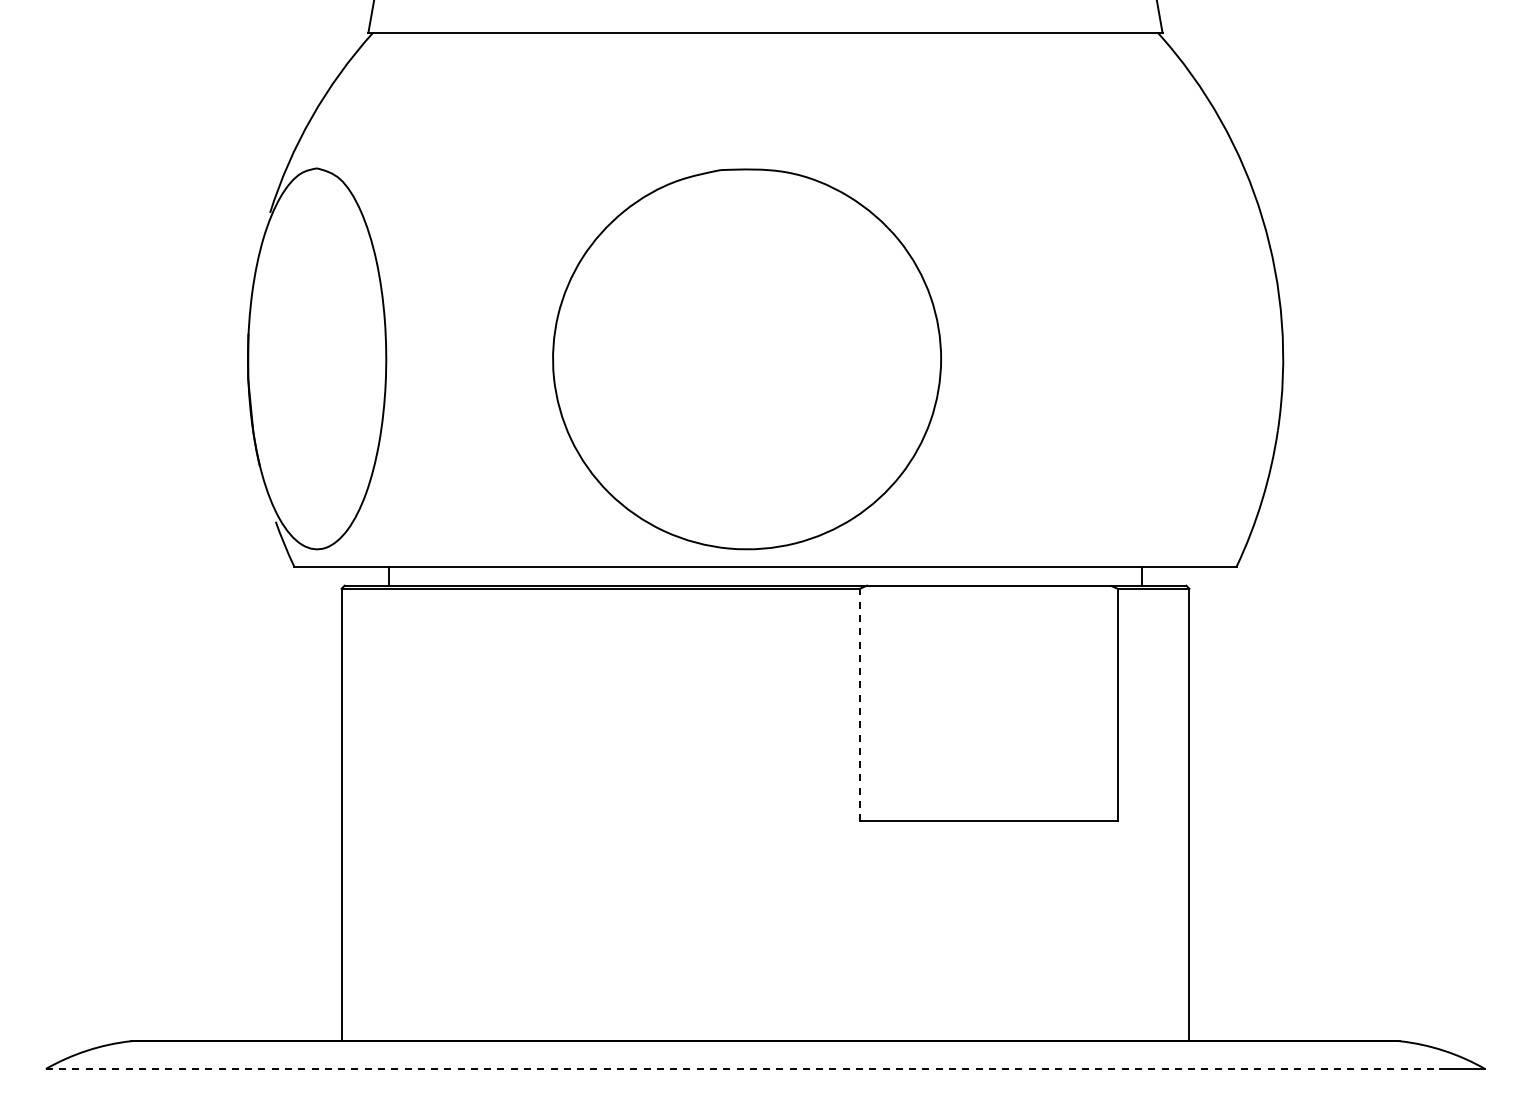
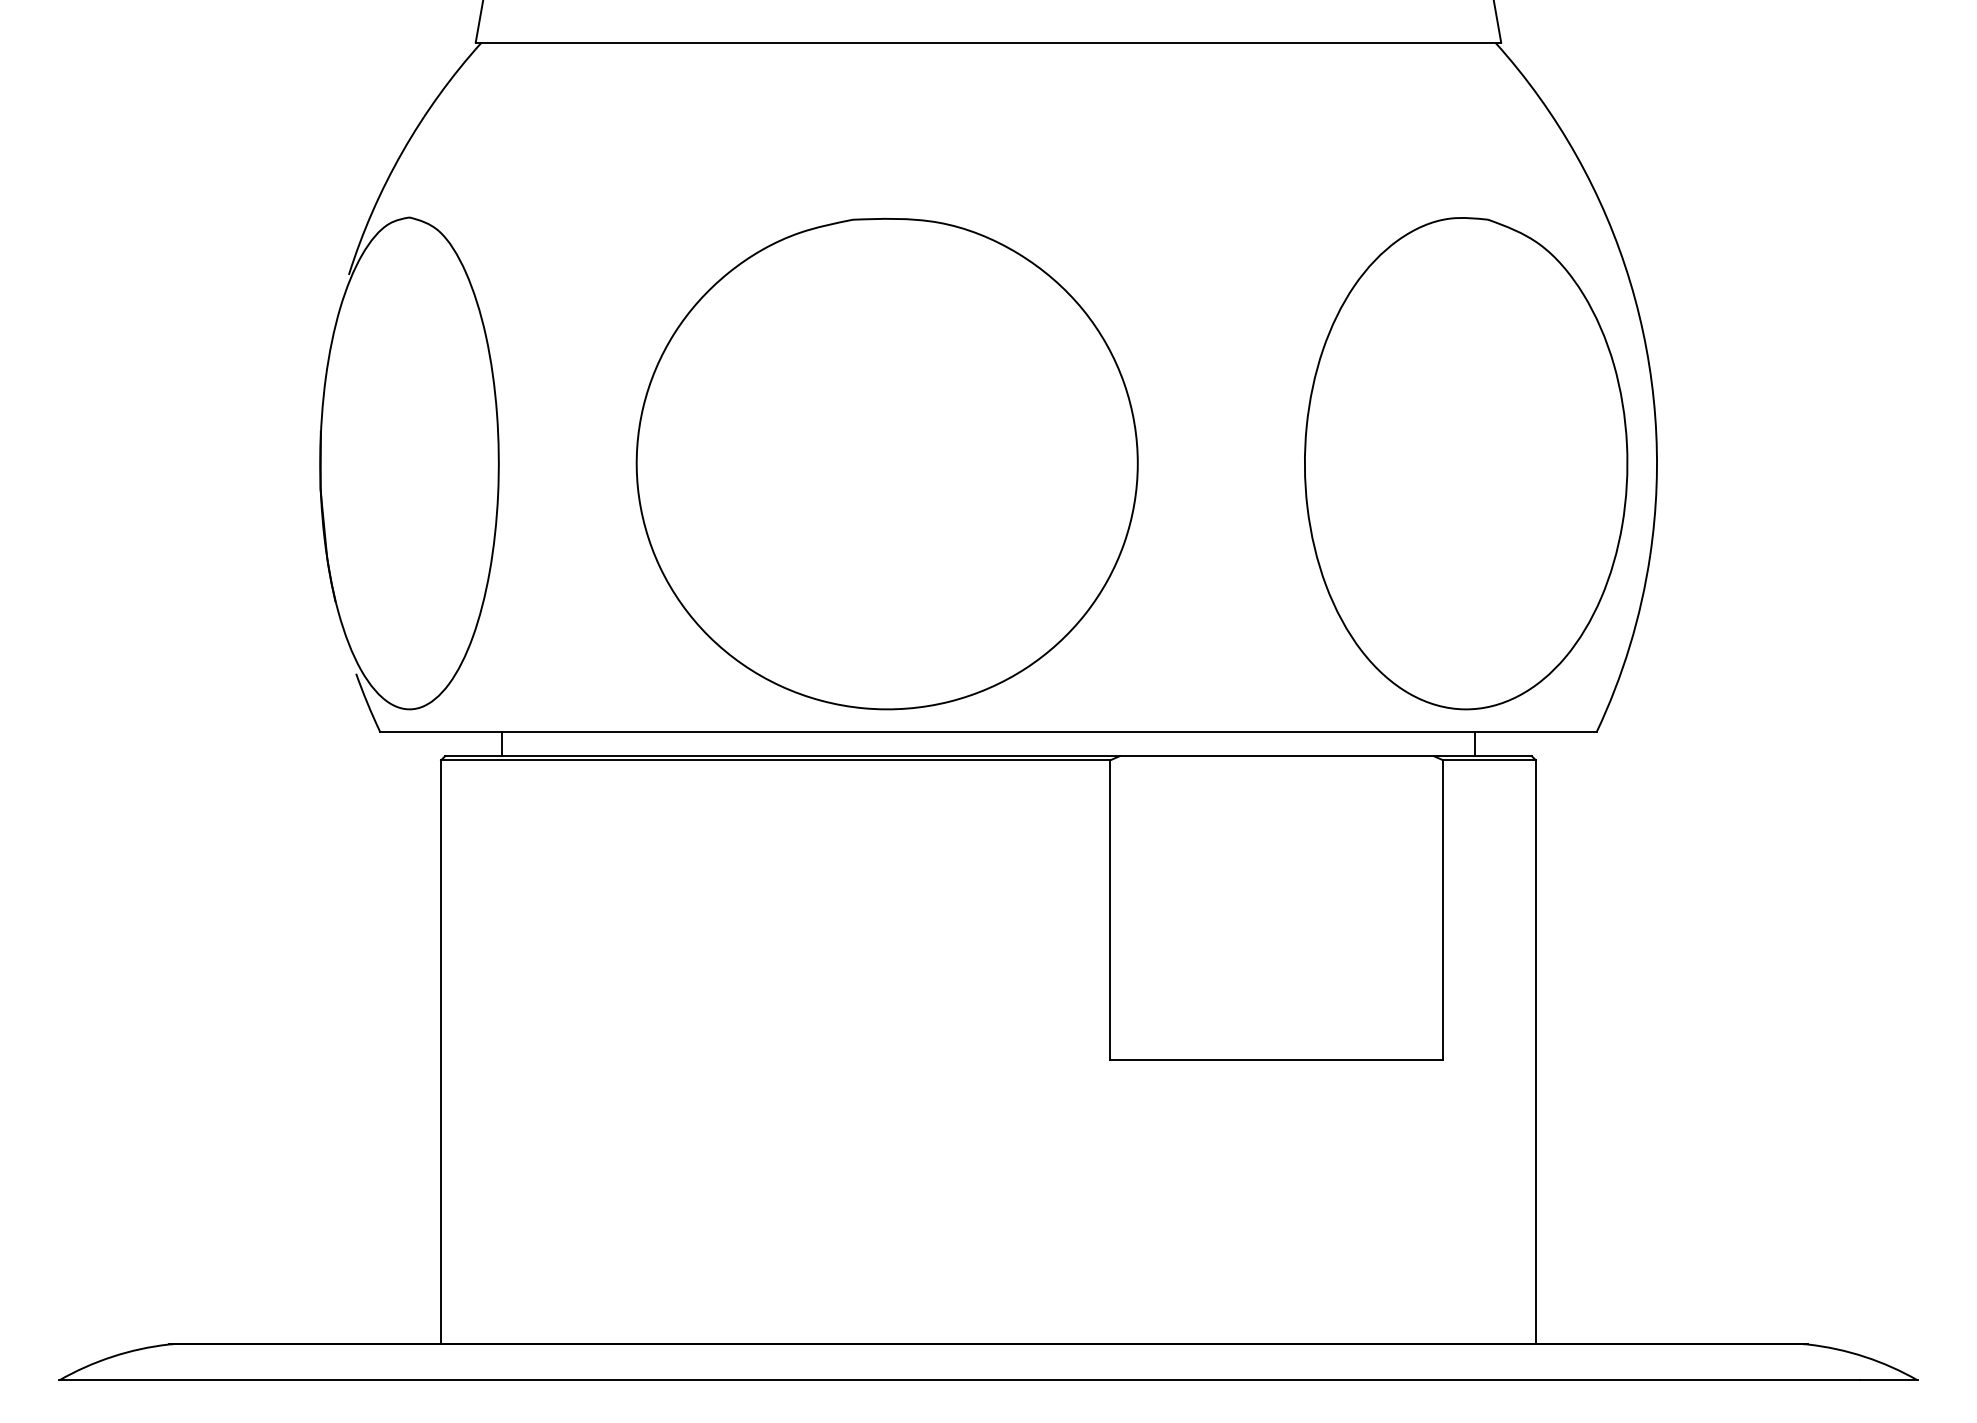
part: (1135, 358) -> (1466, 462), added
part: (746, 359) -> (886, 464), moved
line: (859, 704) -> (1109, 909), dashed -> solid
line: (743, 1068) -> (960, 1379), dashed -> solid

